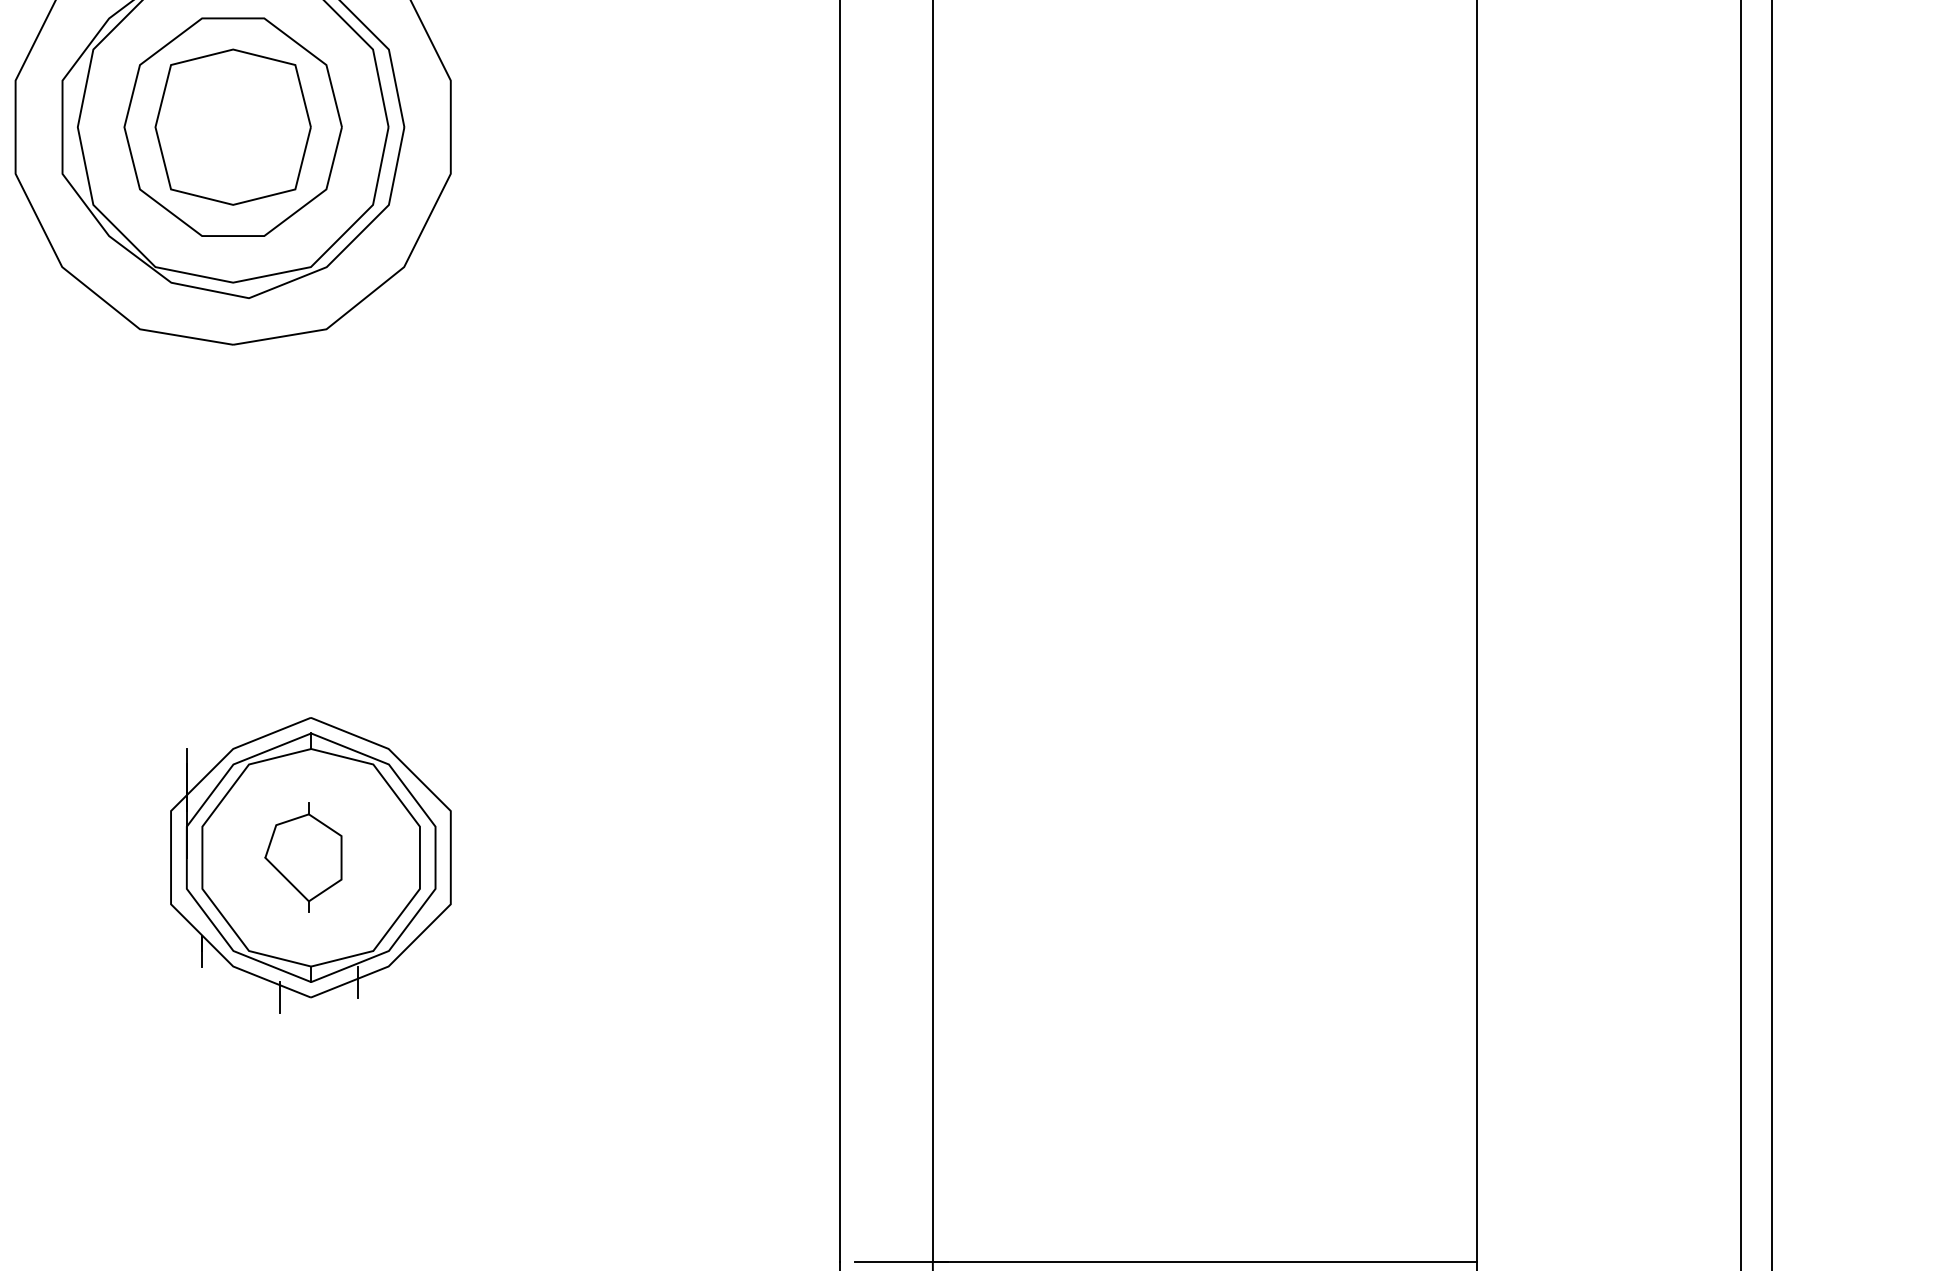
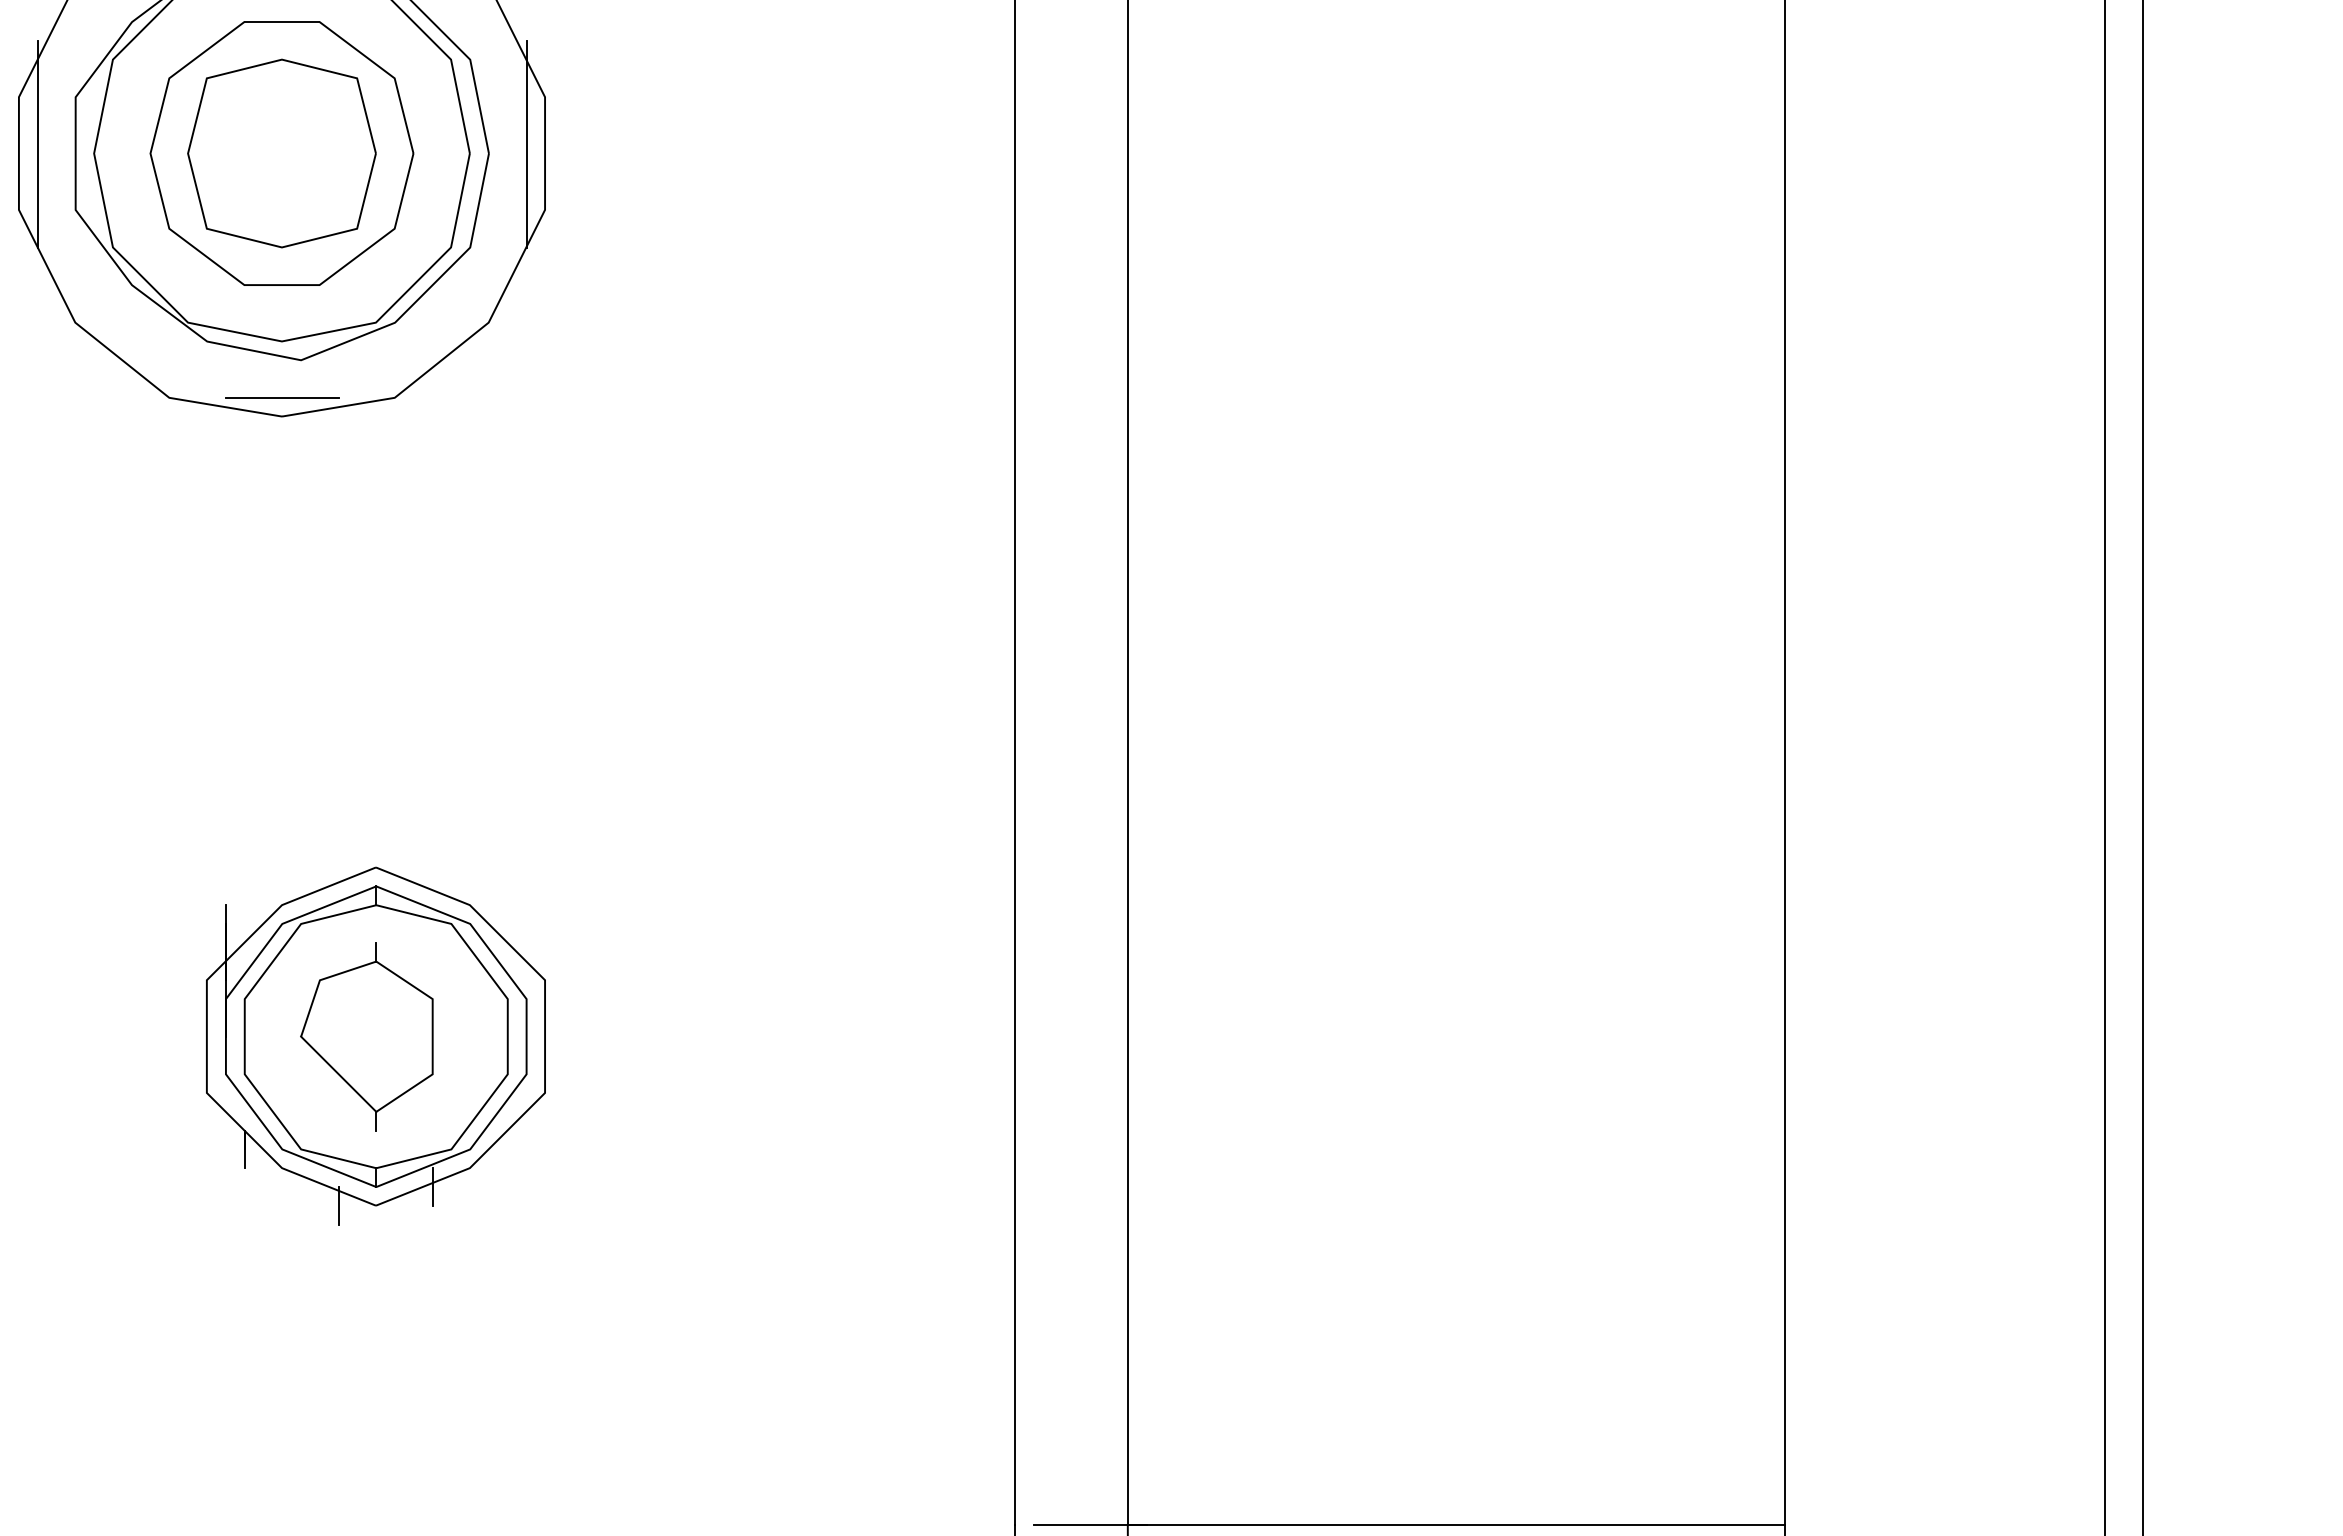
line: (31, 118) -> (38, 143), added
line: (435, 118) -> (526, 143), added
line: (233, 329) -> (282, 397), added
part: (303, 857) -> (366, 1036), size x1.43

